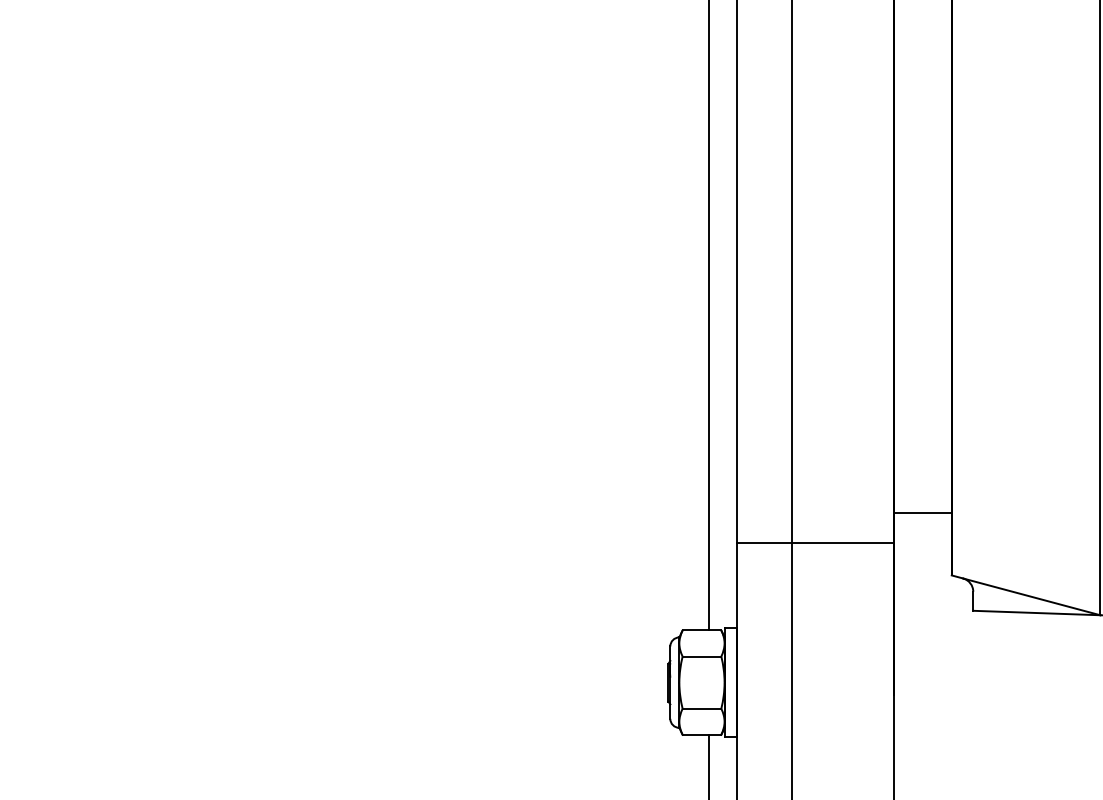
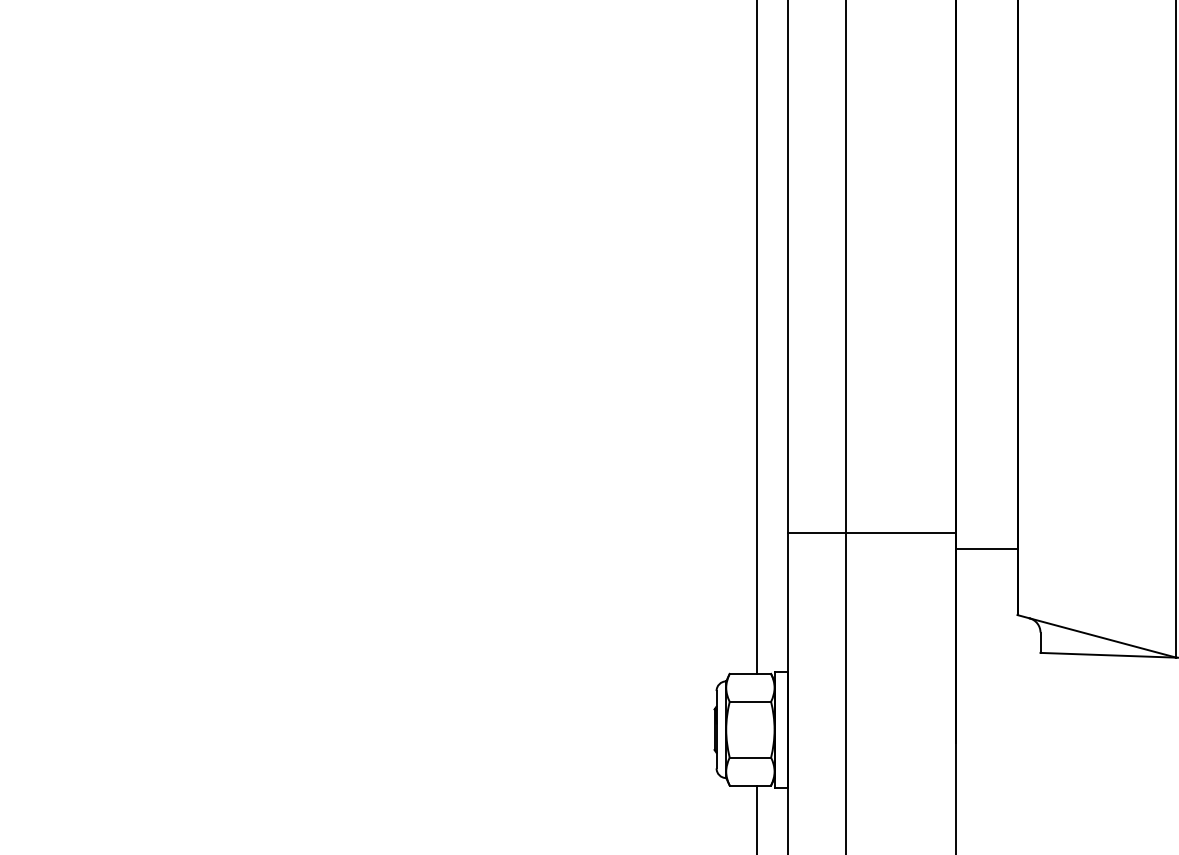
line: (815, 542) -> (871, 532), moved

